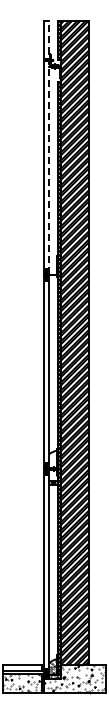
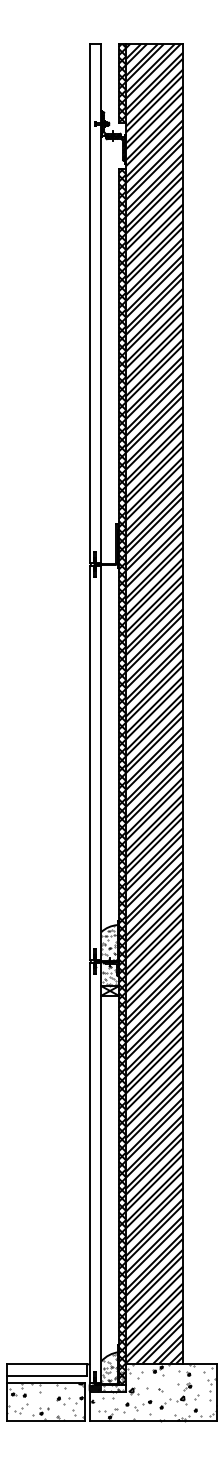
line: (49, 147) -> (101, 302), dashed -> solid
hatch: (51, 465) -> (105, 955), added

